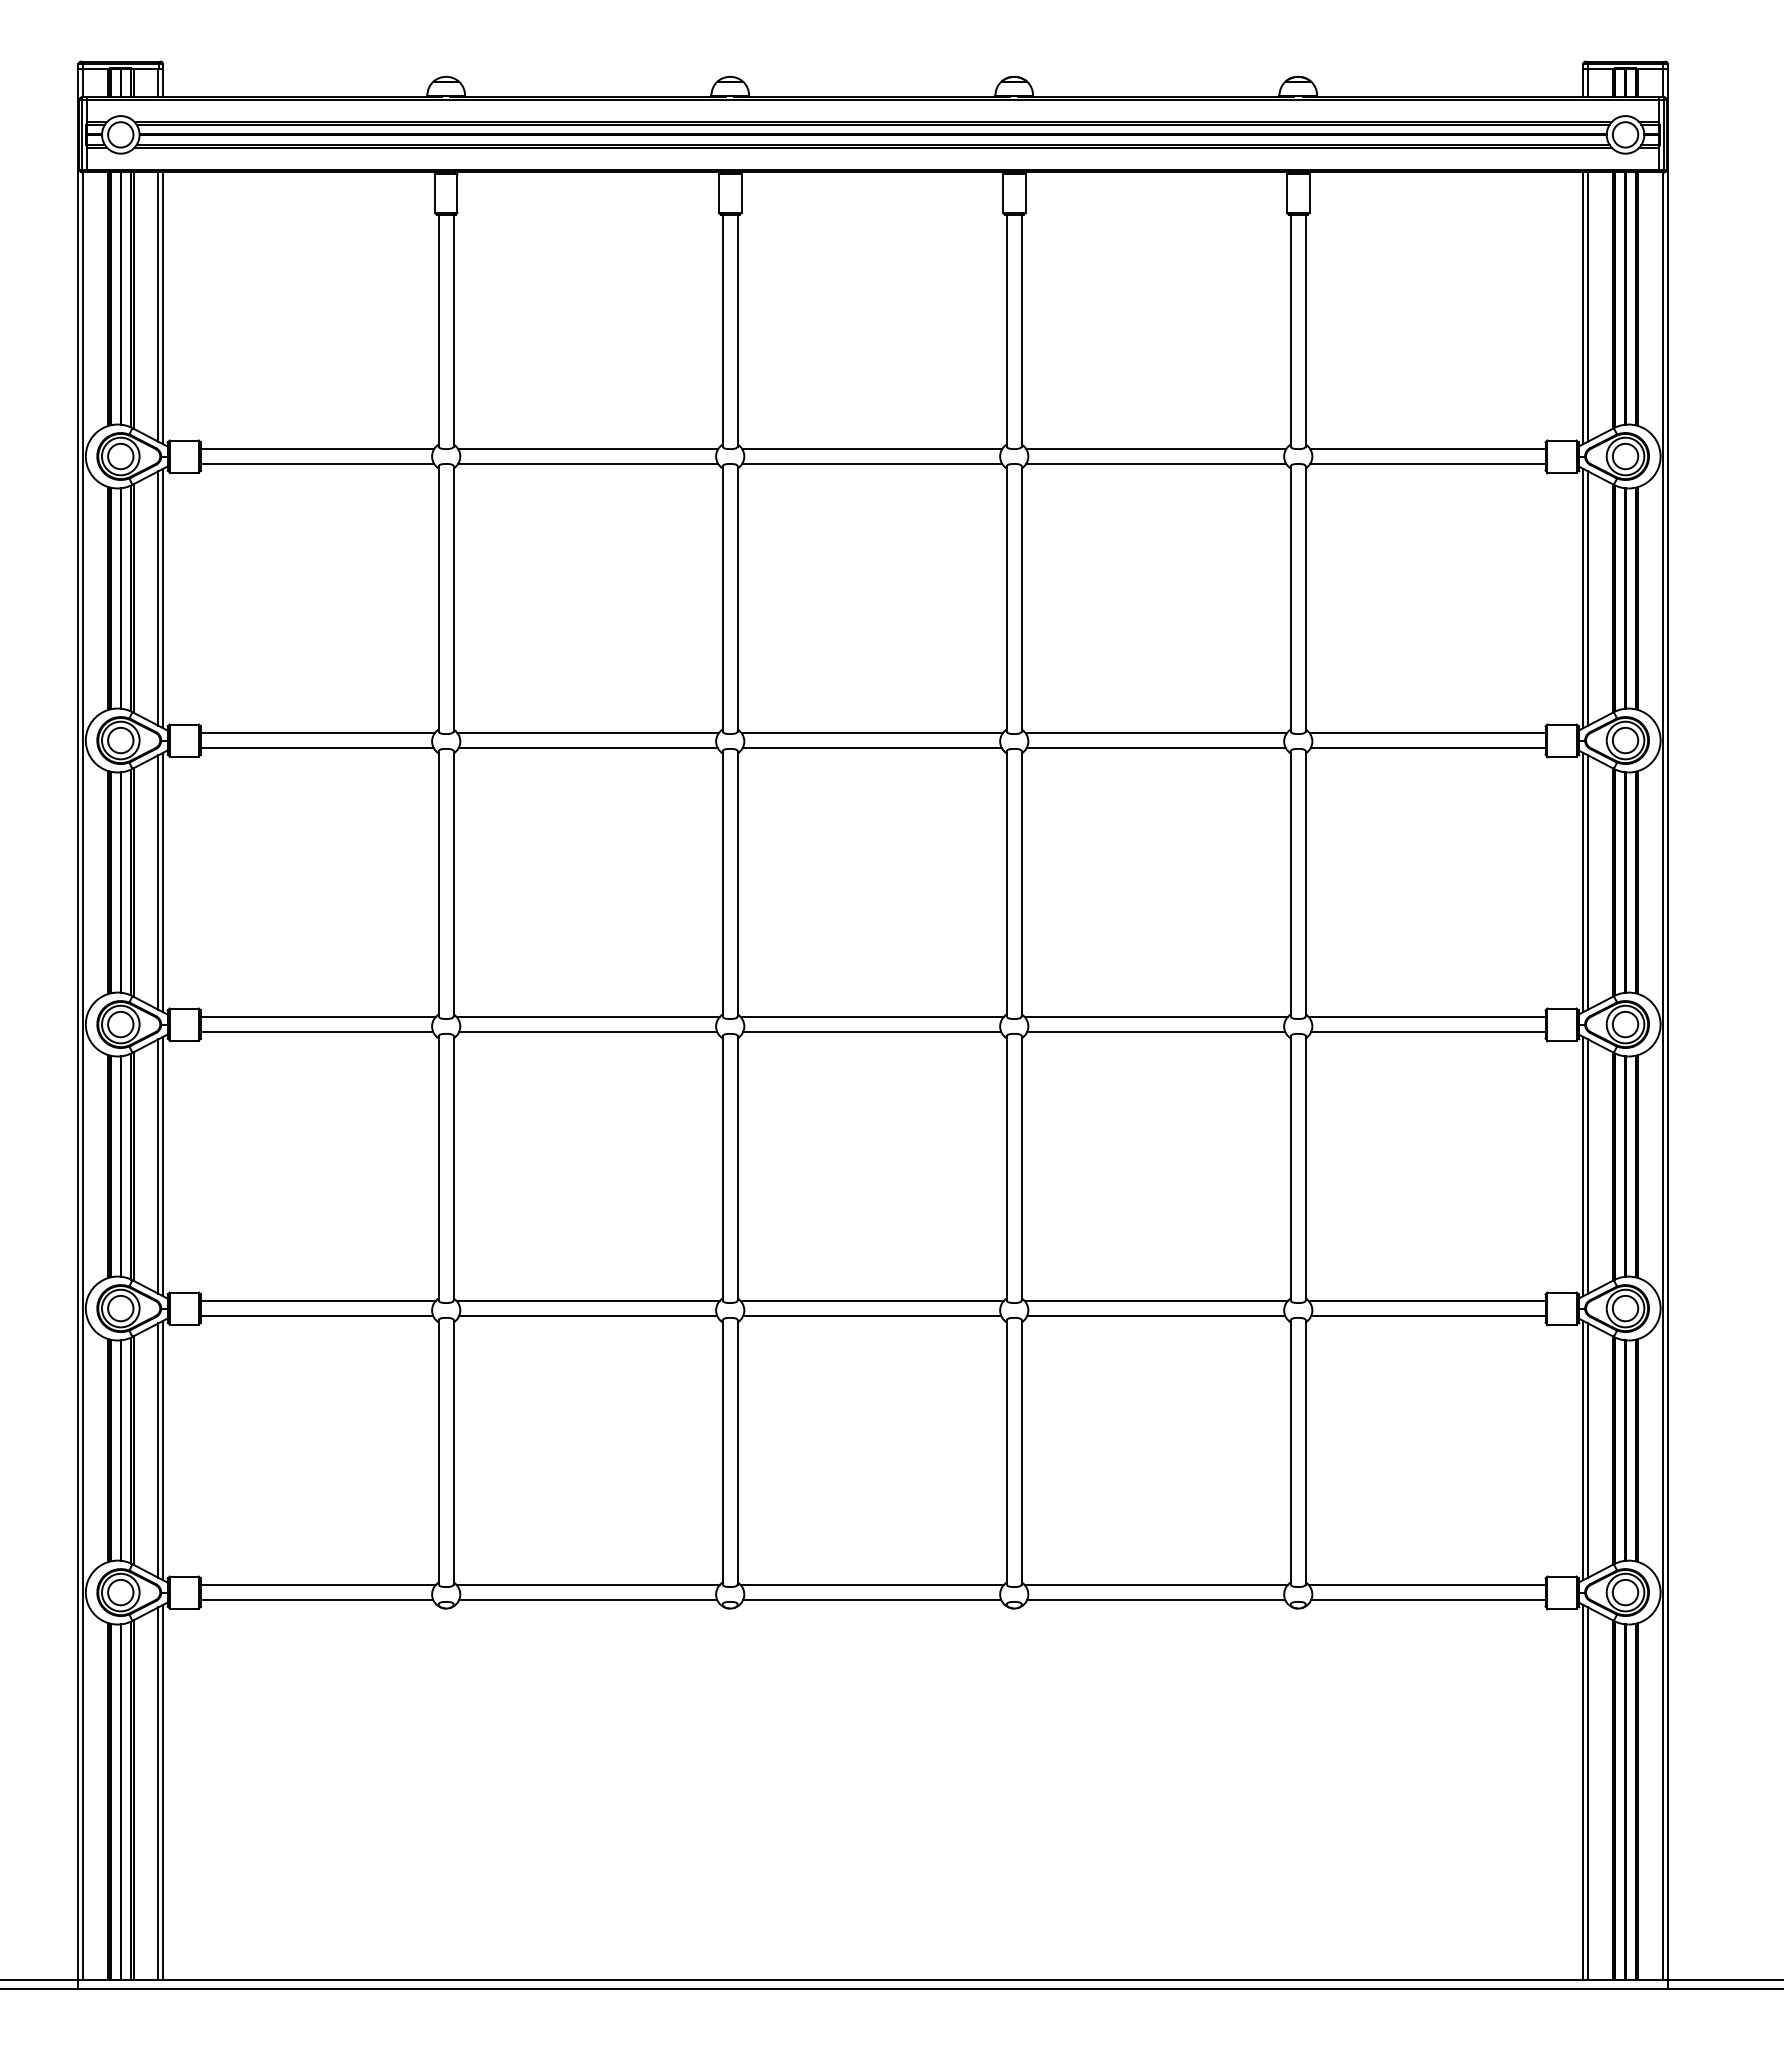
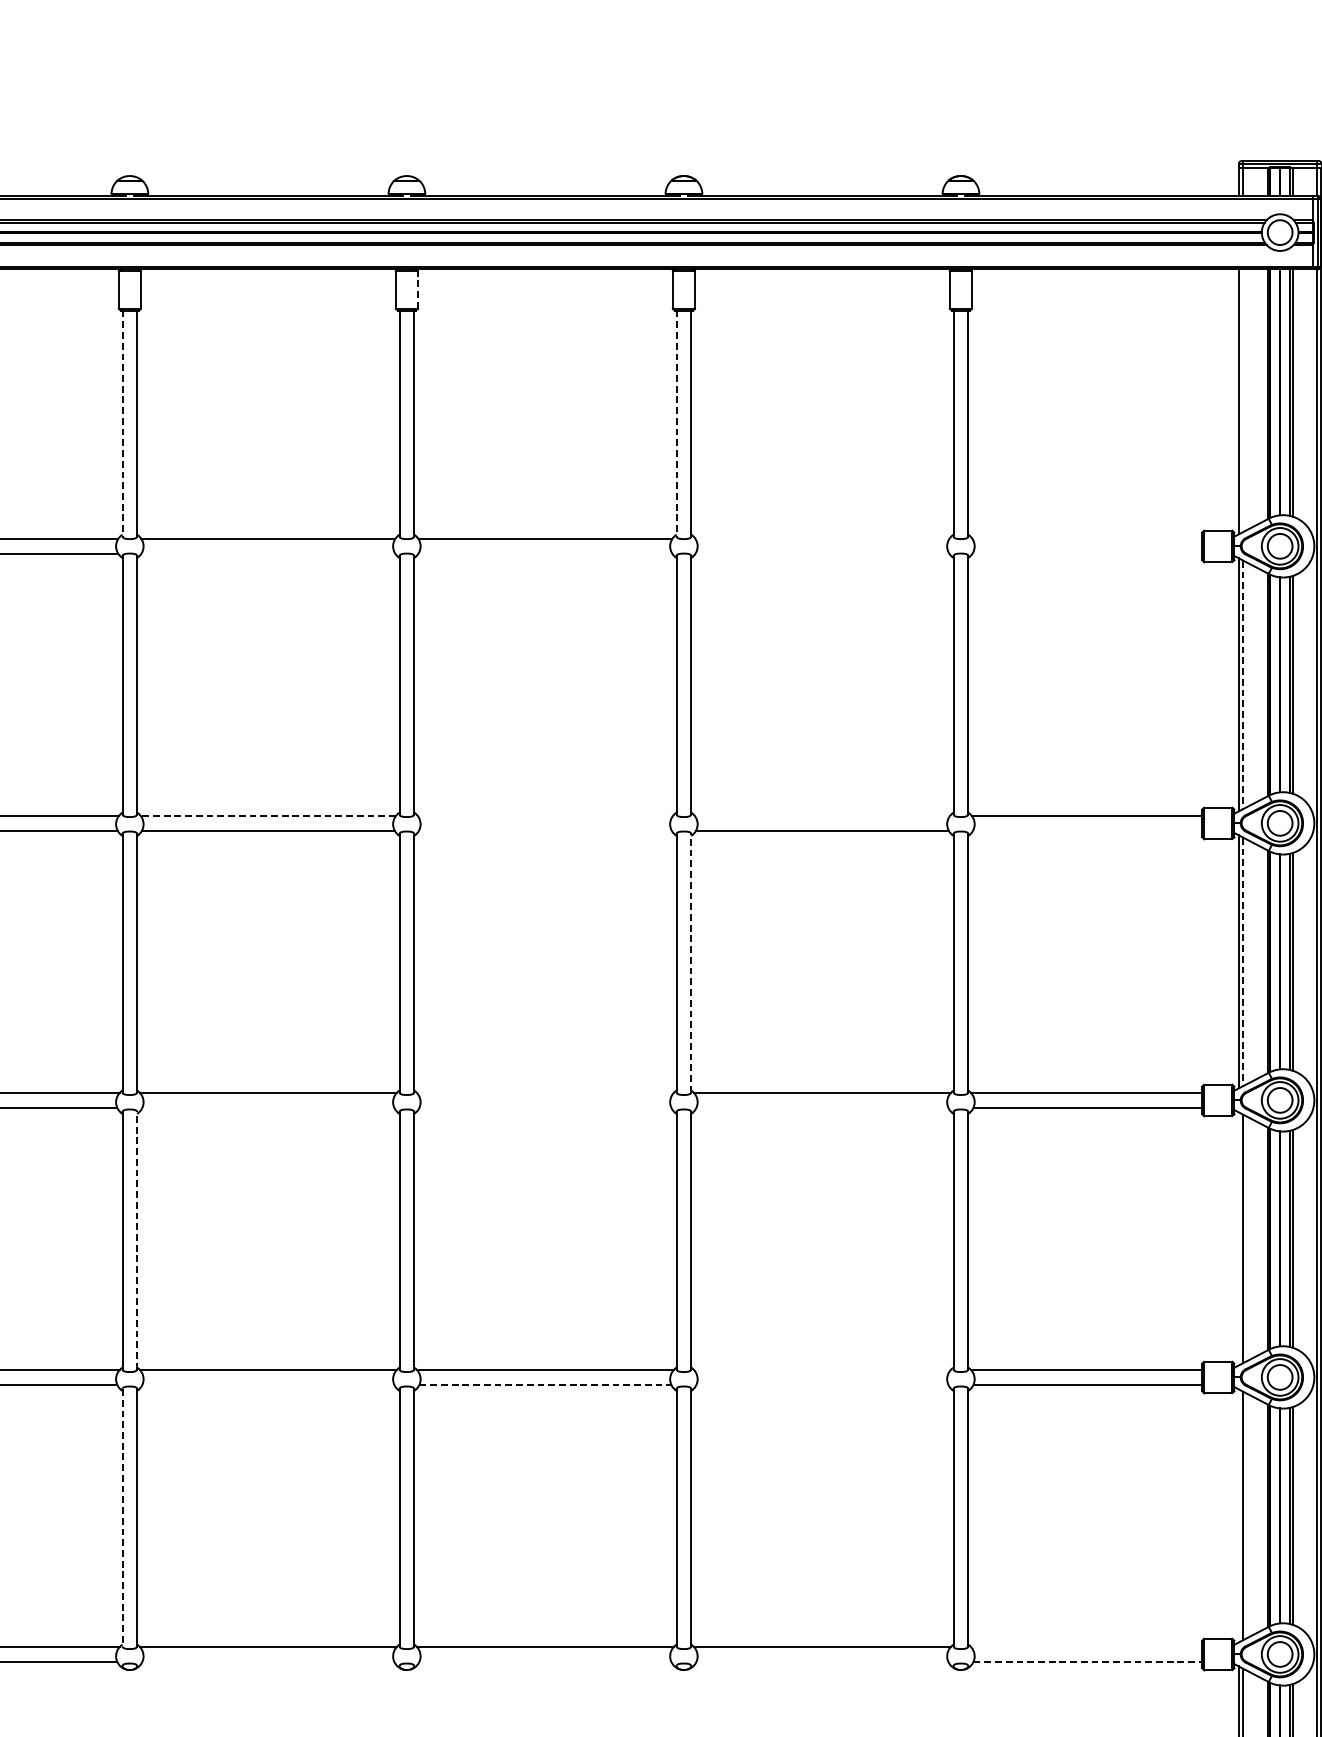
line: (741, 193) -> (417, 289), solid -> dashed
line: (1587, 306) -> (1243, 400), removed
line: (438, 330) -> (122, 423), solid -> dashed
line: (1006, 330) -> (676, 423), solid -> dashed
line: (1156, 448) -> (822, 538), removed
line: (1427, 448) -> (1086, 538), removed
line: (588, 464) -> (268, 554), removed
line: (872, 464) -> (545, 554), removed
line: (1156, 464) -> (822, 554), removed
line: (1427, 464) -> (1086, 554), removed
line: (1587, 599) -> (1243, 685), solid -> dashed
line: (588, 733) -> (268, 816), solid -> dashed
line: (871, 733) -> (544, 816), removed
line: (1155, 733) -> (821, 816), removed
line: (871, 748) -> (544, 831), removed
line: (1427, 748) -> (1086, 831), removed
line: (1021, 883) -> (690, 962), solid -> dashed
line: (1587, 883) -> (1243, 962), solid -> dashed
line: (871, 1017) -> (544, 1093), removed
line: (588, 1032) -> (268, 1108), removed
line: (872, 1032) -> (545, 1108), removed
line: (1156, 1032) -> (822, 1108), removed
line: (1583, 1166) -> (1239, 1238), removed
line: (453, 1168) -> (136, 1240), solid -> dashed
line: (1155, 1301) -> (821, 1370), removed
line: (588, 1316) -> (268, 1385), removed
line: (872, 1316) -> (545, 1385), solid -> dashed
line: (1156, 1316) -> (822, 1385), removed
line: (1583, 1450) -> (1239, 1515), removed
line: (438, 1452) -> (122, 1517), solid -> dashed
line: (1426, 1585) -> (1086, 1647), removed
line: (588, 1600) -> (268, 1662), removed
line: (872, 1600) -> (545, 1662), removed
line: (1156, 1600) -> (822, 1662), removed
line: (1428, 1600) -> (1087, 1662), solid -> dashed

